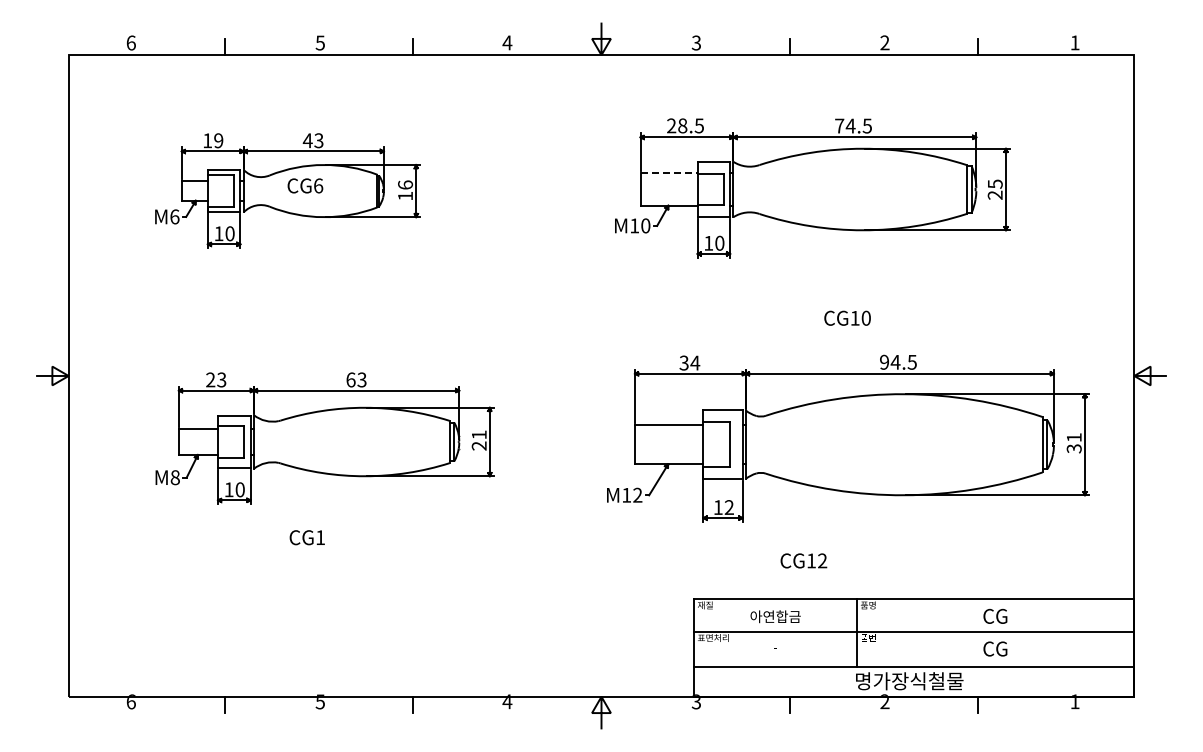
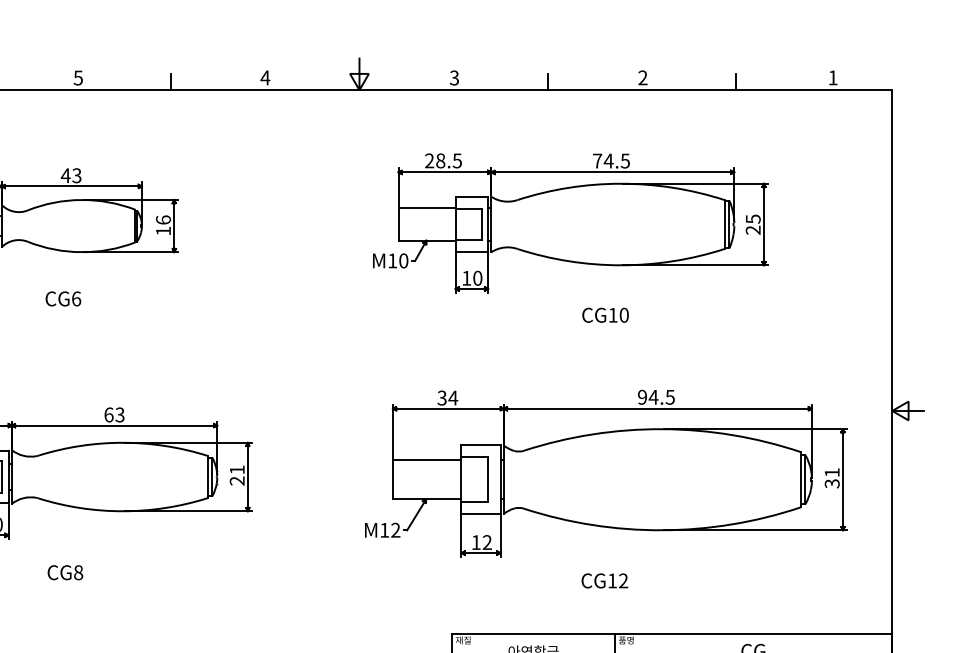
line: (669, 173) -> (427, 208), dashed -> solid
text: (305, 185) -> (63, 298), moved
text: (847, 317) -> (605, 314), moved
text: (320, 537) -> (78, 572), CG1 -> CG8
text: (803, 560) -> (604, 580), moved

